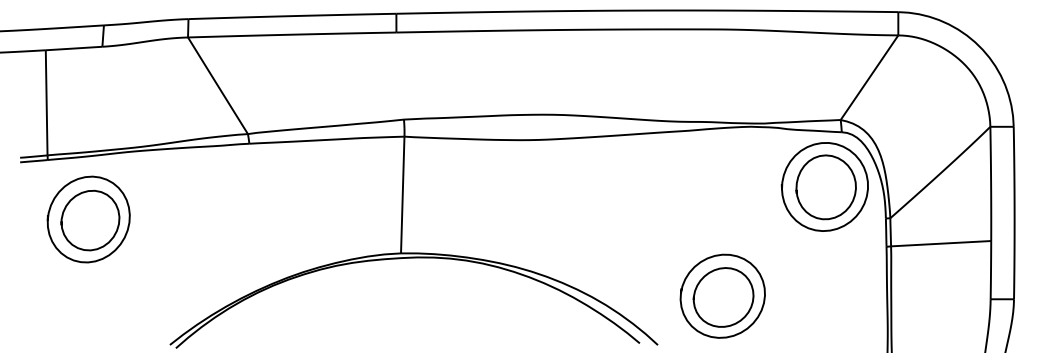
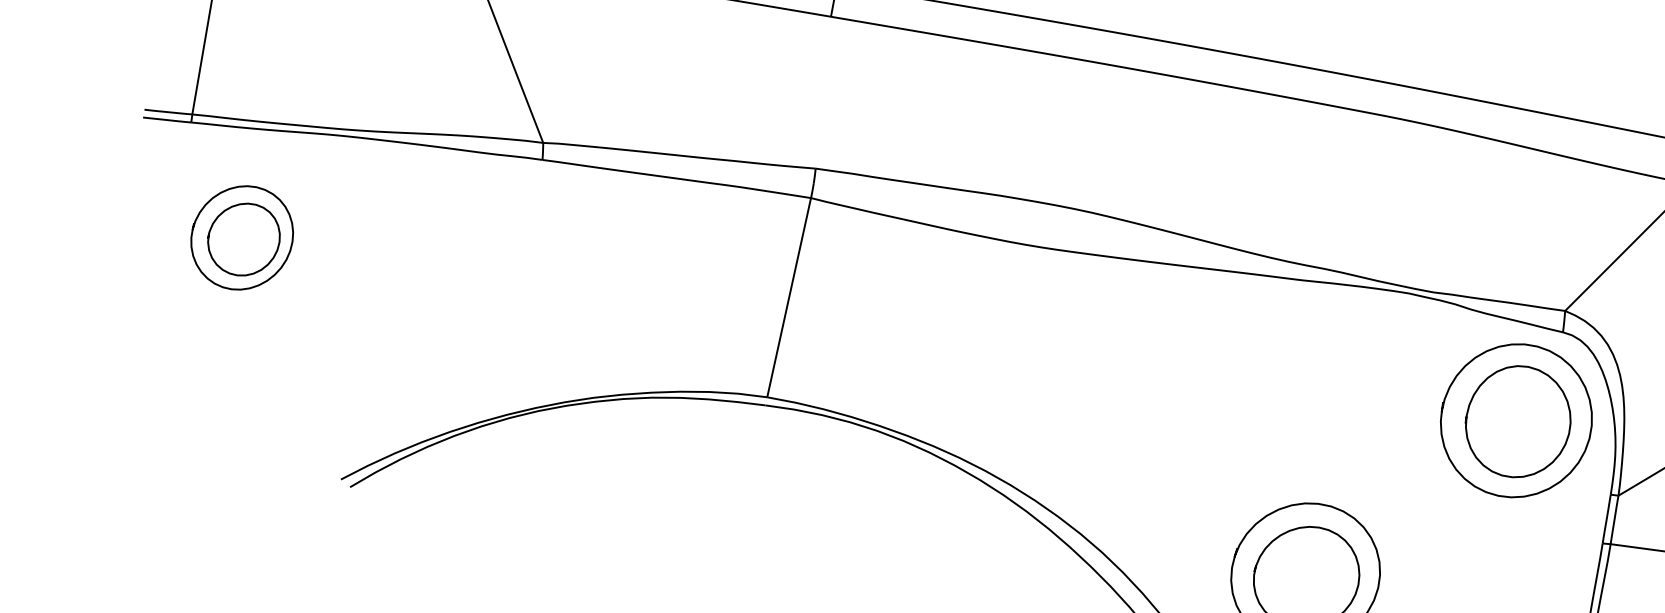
part: (88, 219) -> (241, 237), size x0.7

